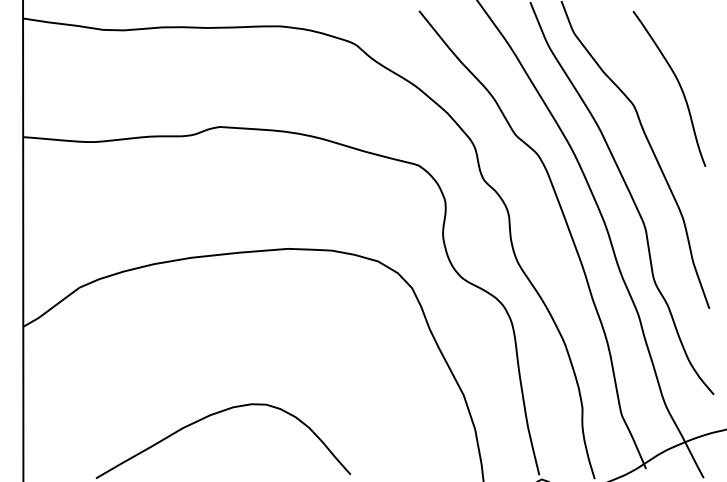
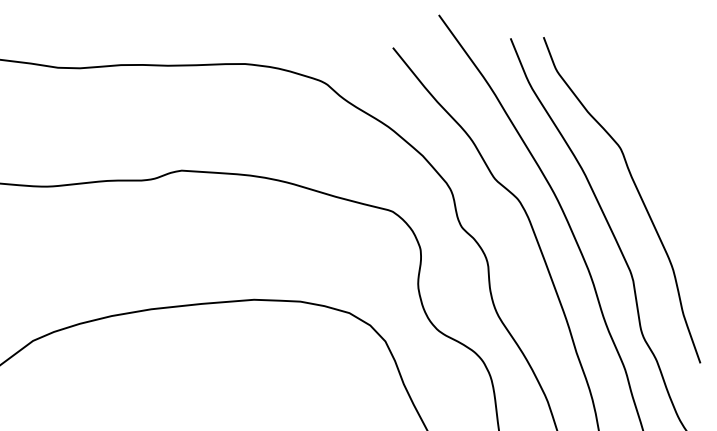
curve: (678, 84) -> (667, 125), removed

